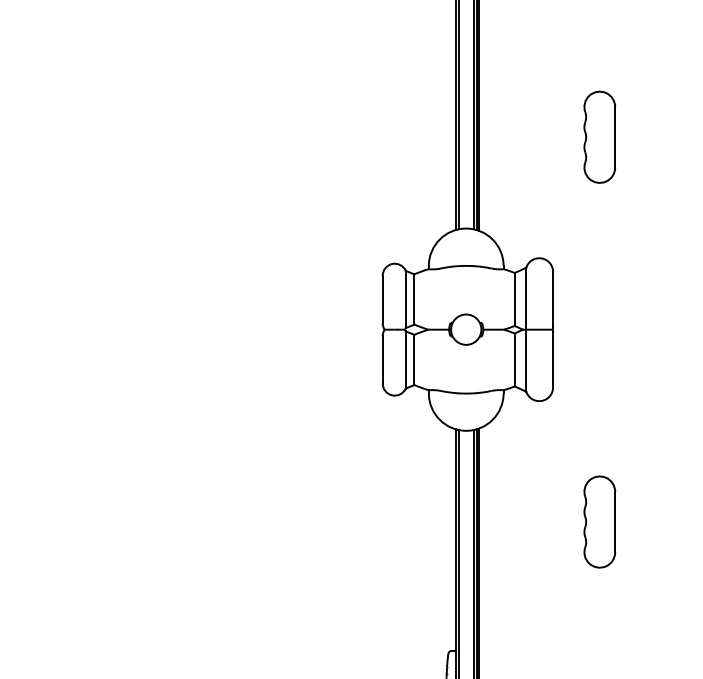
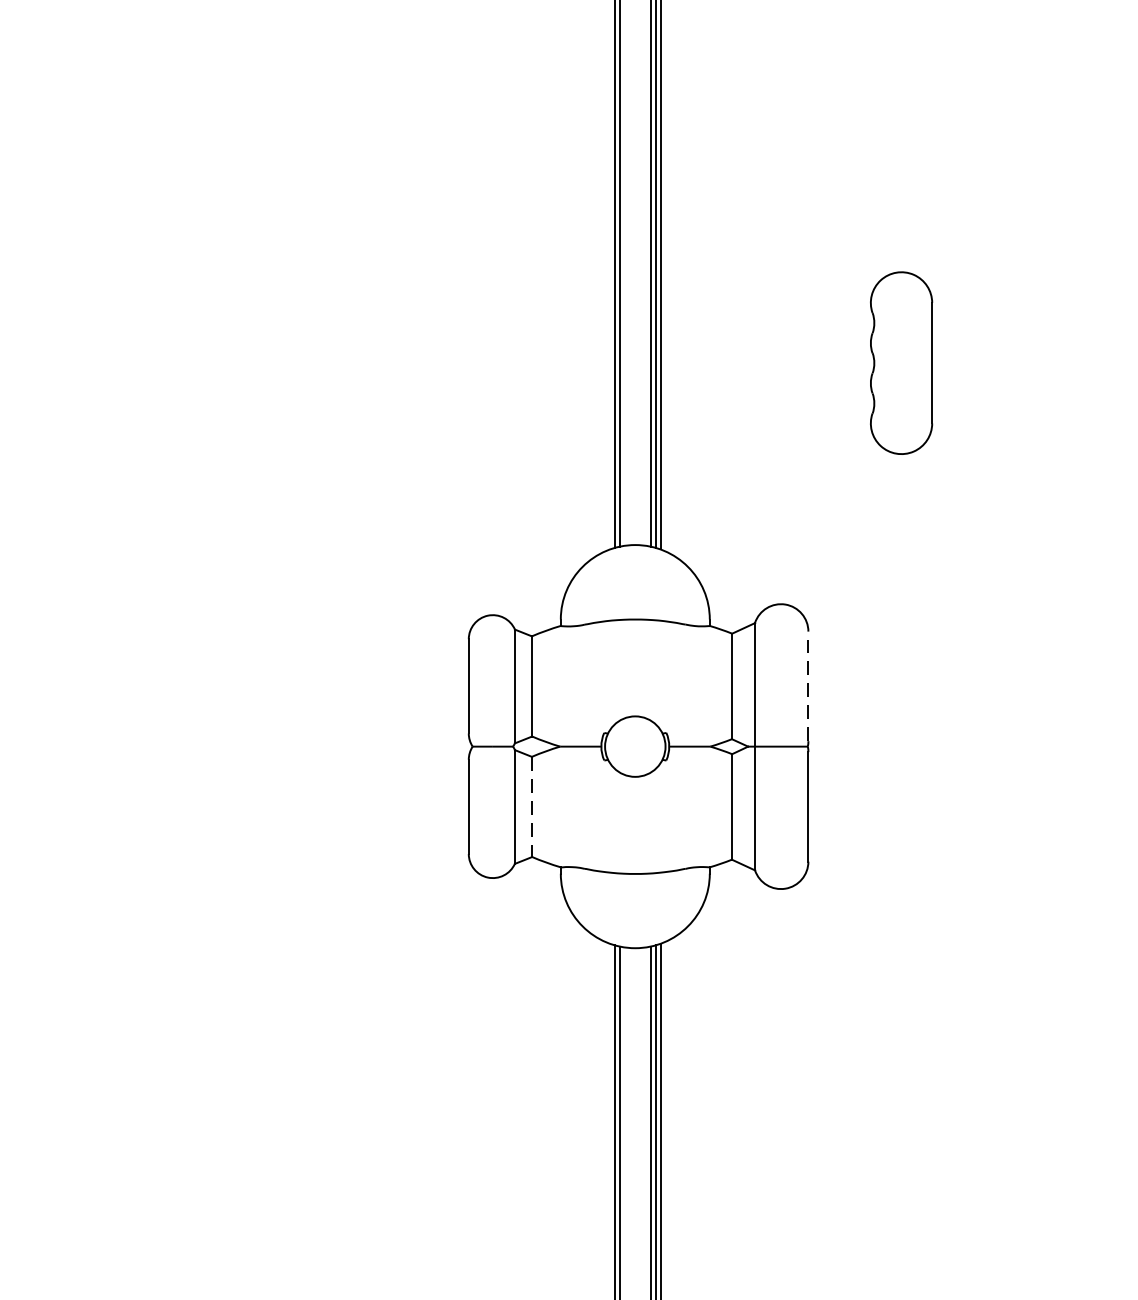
line: (553, 298) -> (809, 684), solid -> dashed
line: (414, 360) -> (532, 808), solid -> dashed
part: (599, 521) -> (900, 1128), removed

